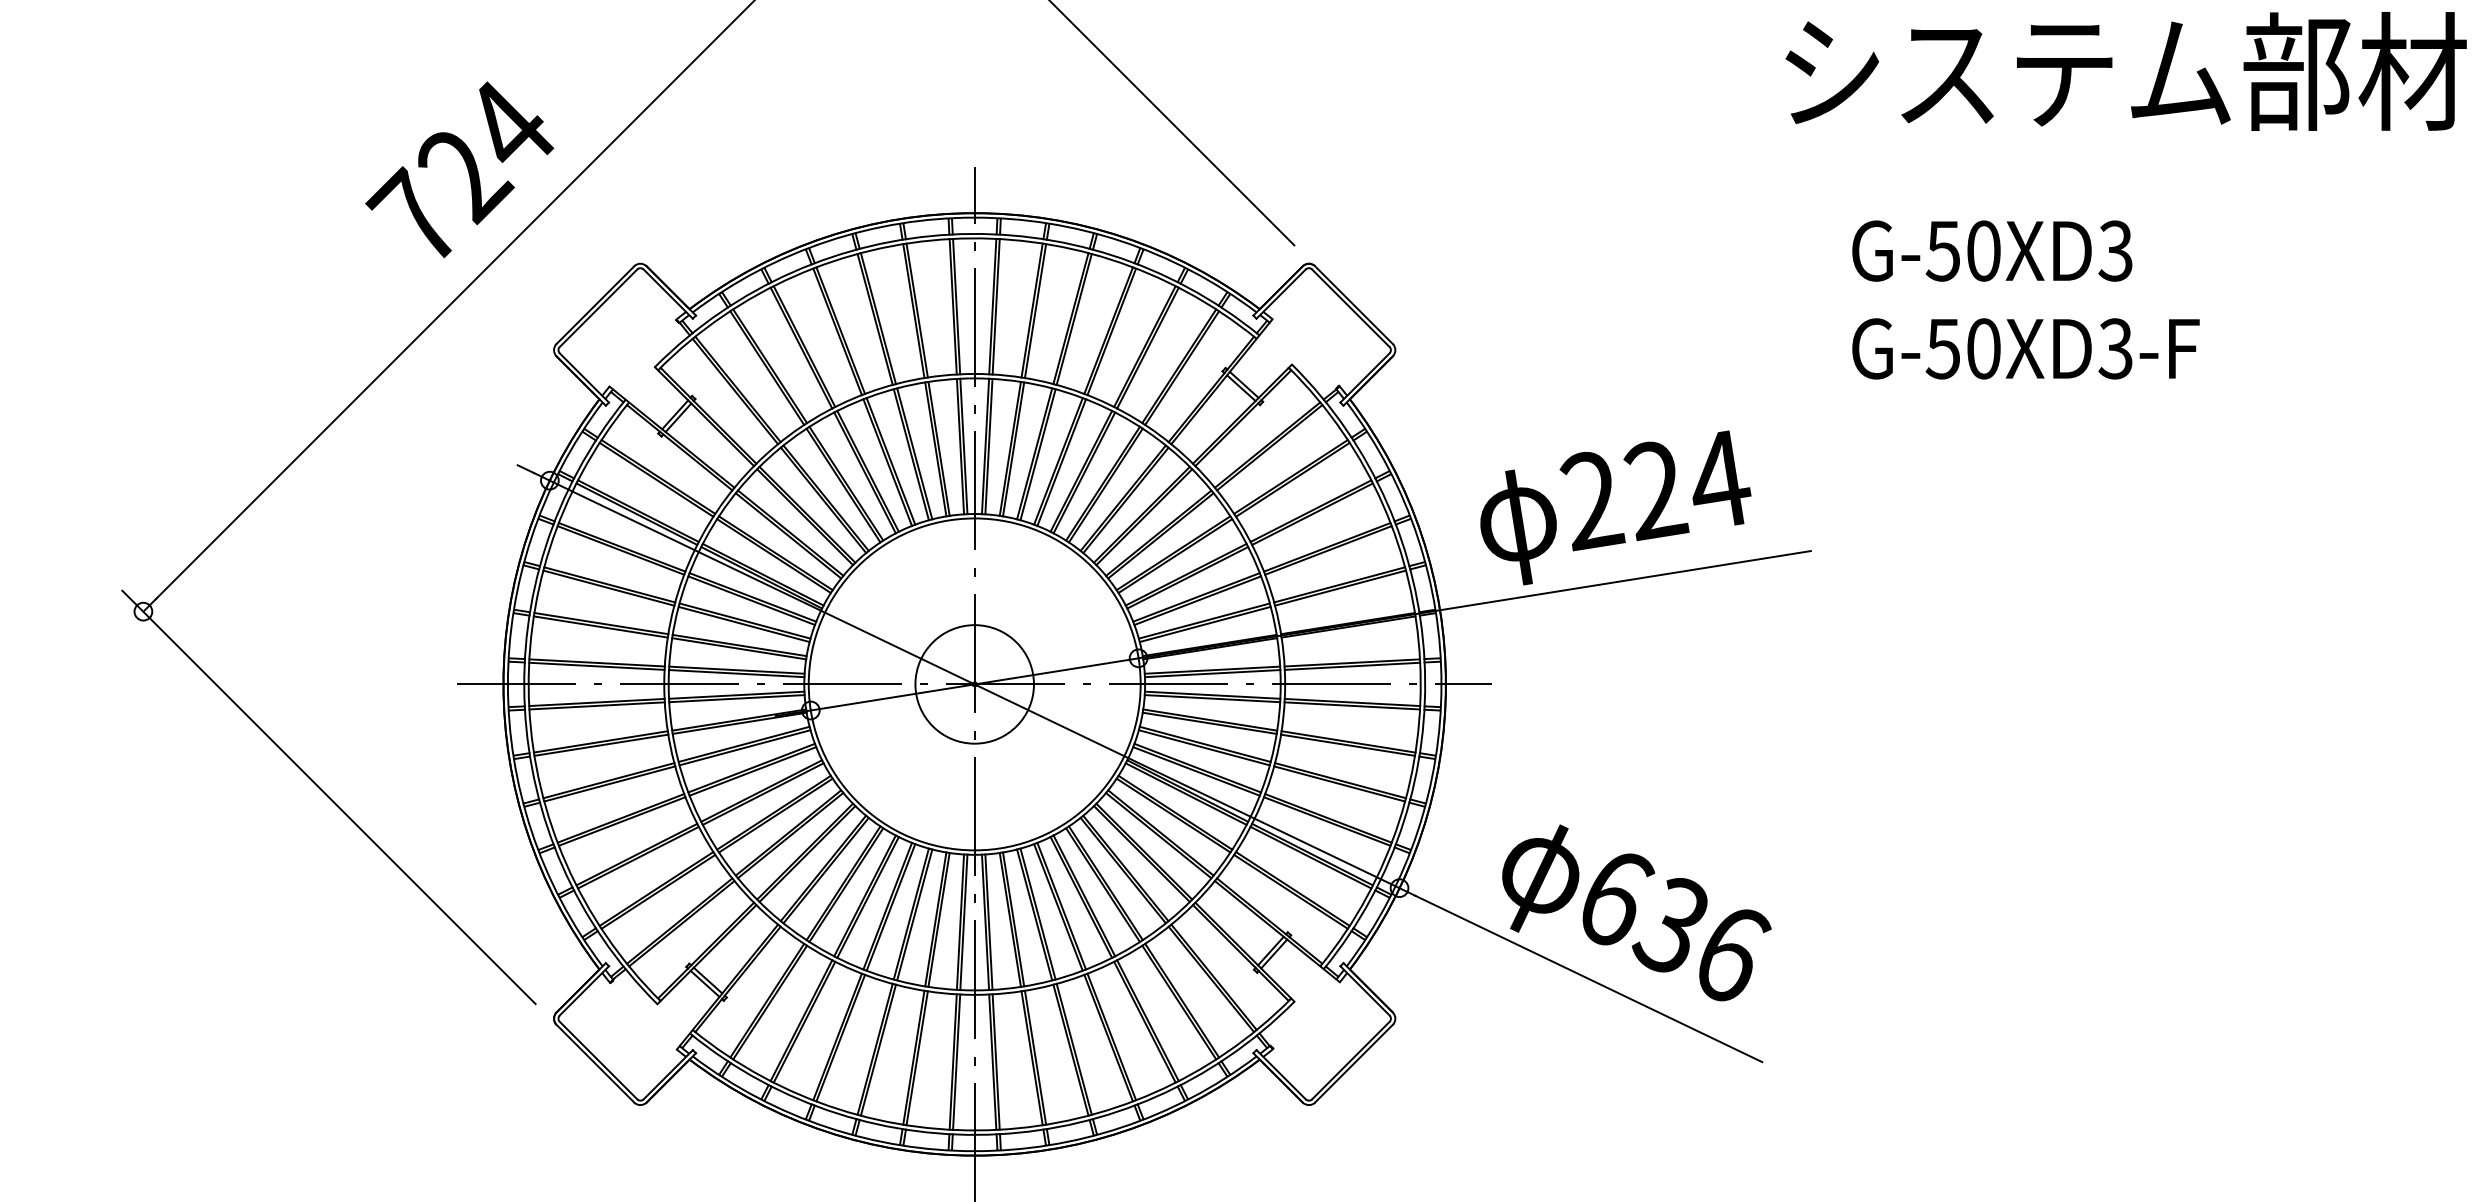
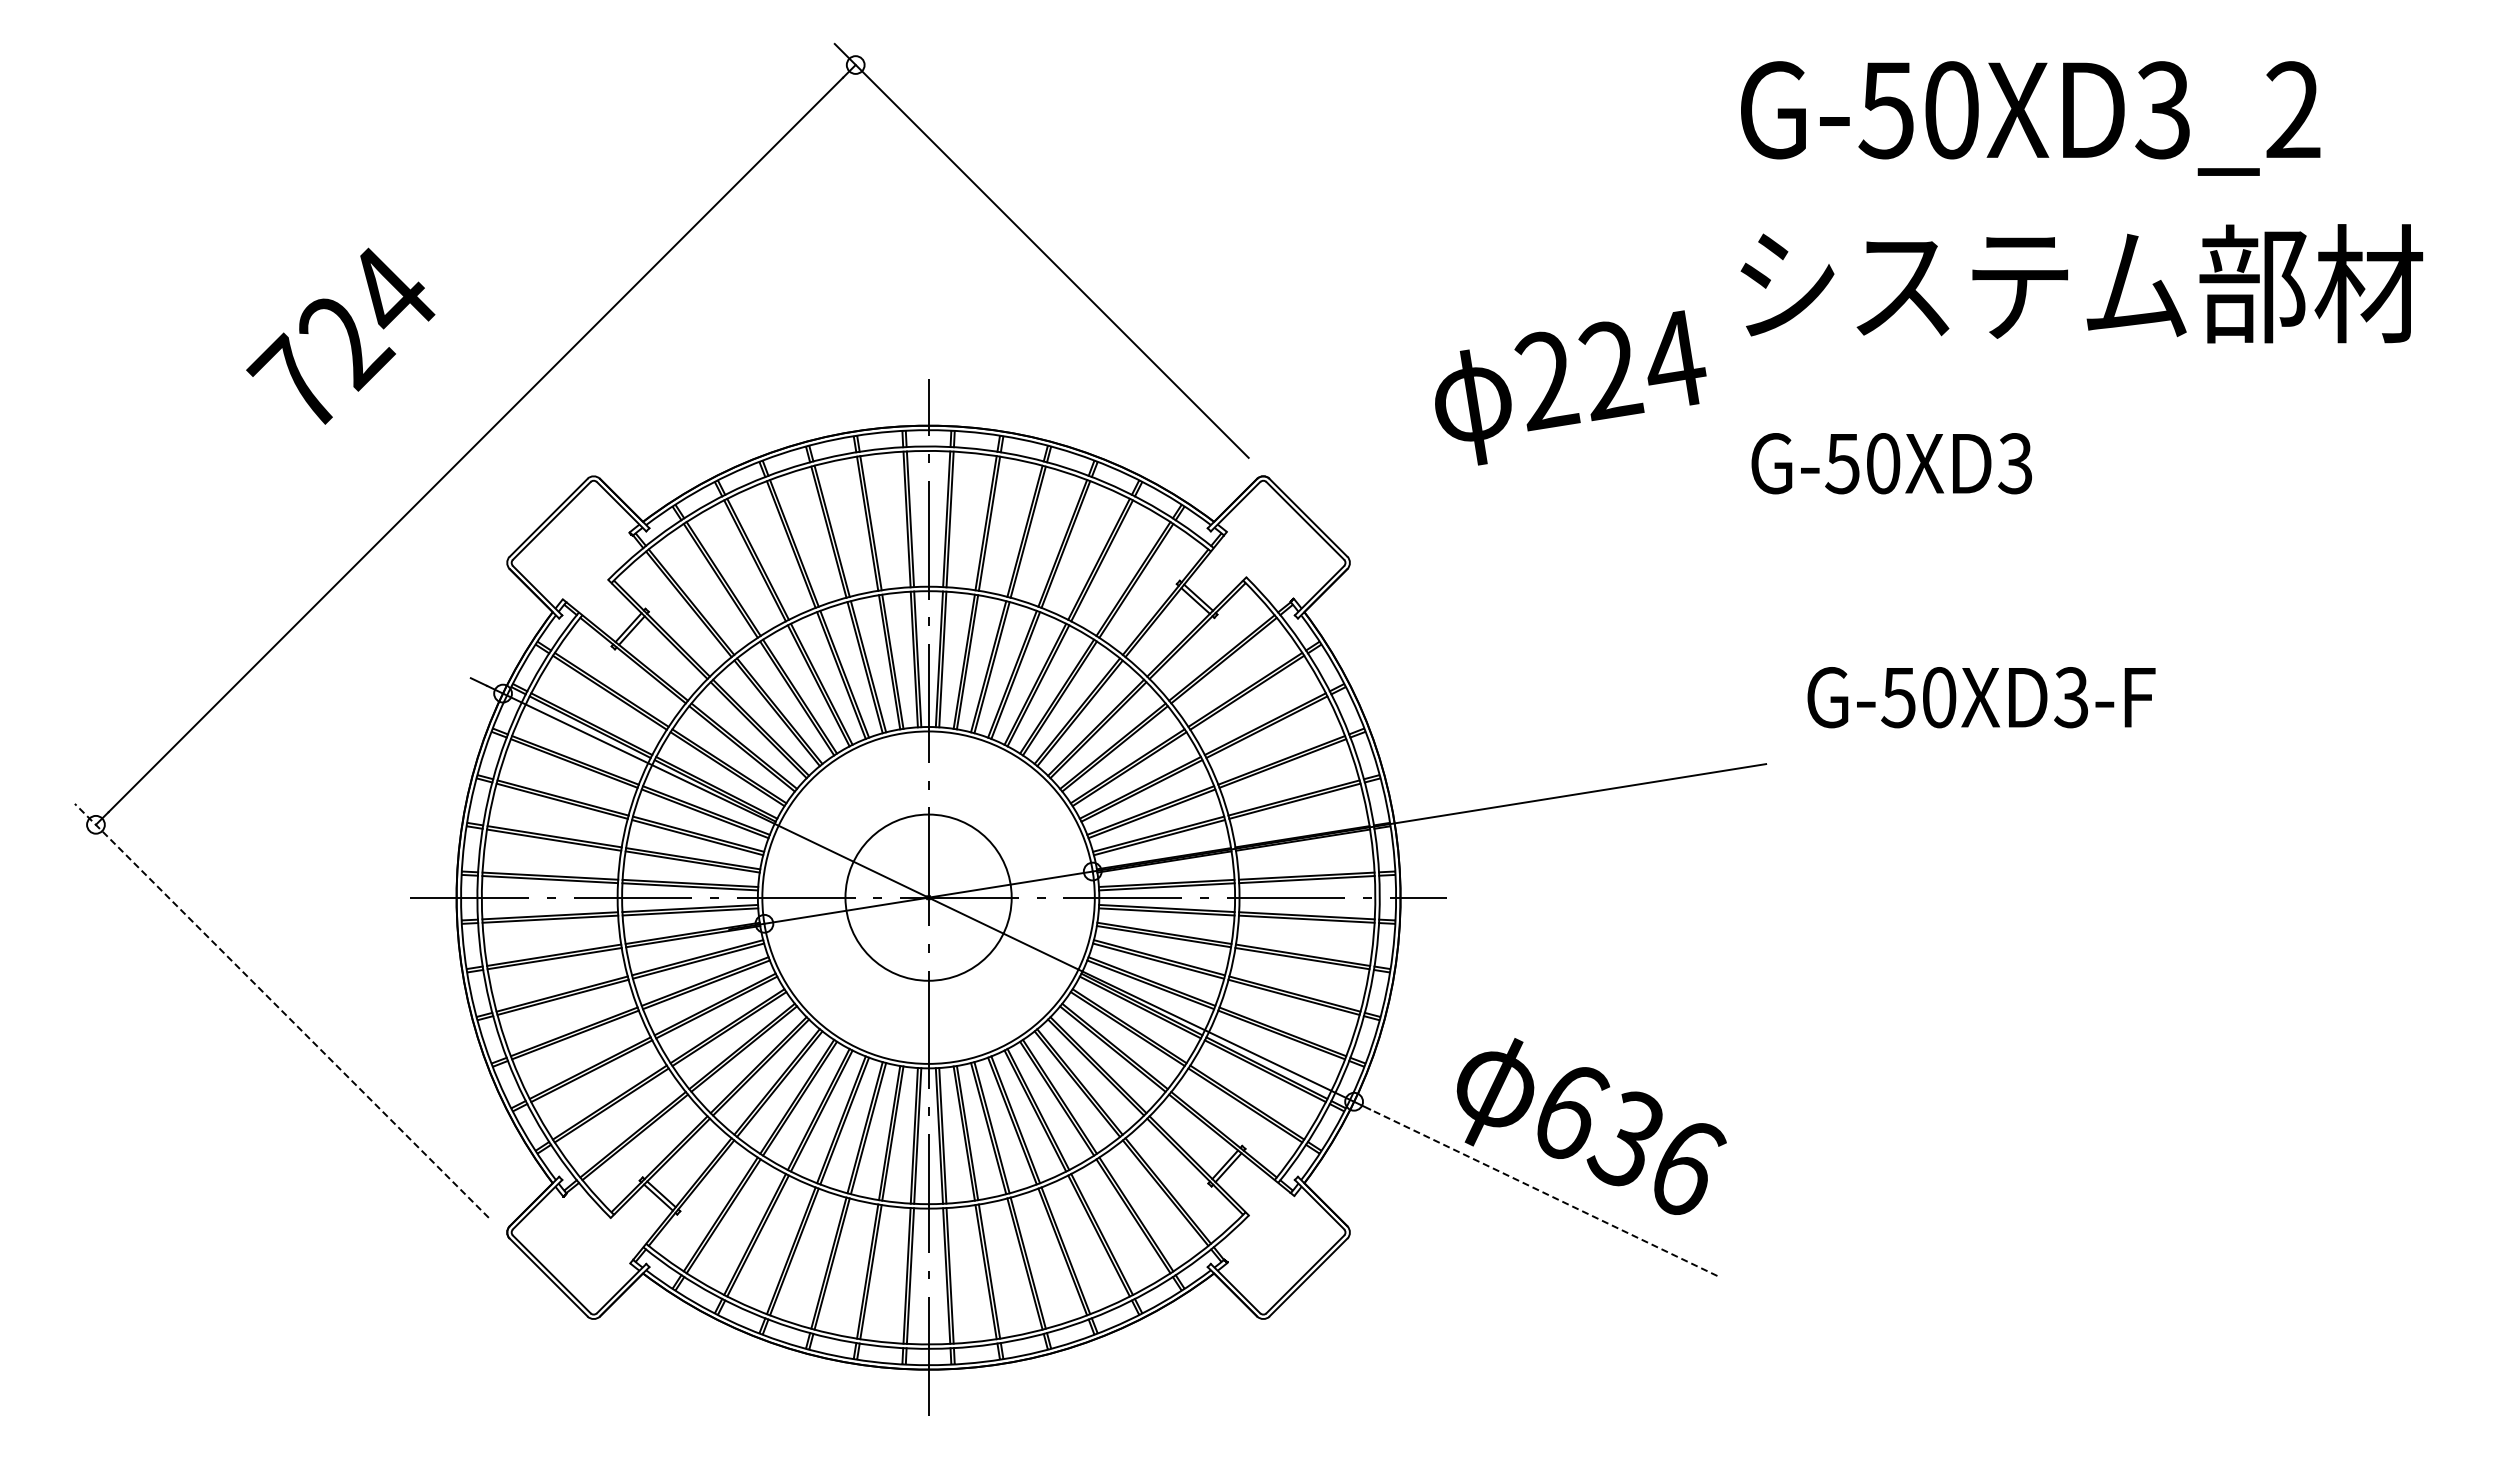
text: (459, 169) -> (340, 335), moved
text: (1991, 250) -> (1891, 463), moved
text: (2025, 348) -> (1981, 697), moved
text: (1615, 507) -> (1570, 387), moved
circle: (974, 684) -> (928, 897), size x1.4
line: (328, 797) -> (281, 1010), solid -> dashed
line: (1588, 978) -> (1543, 1192), solid -> dashed

